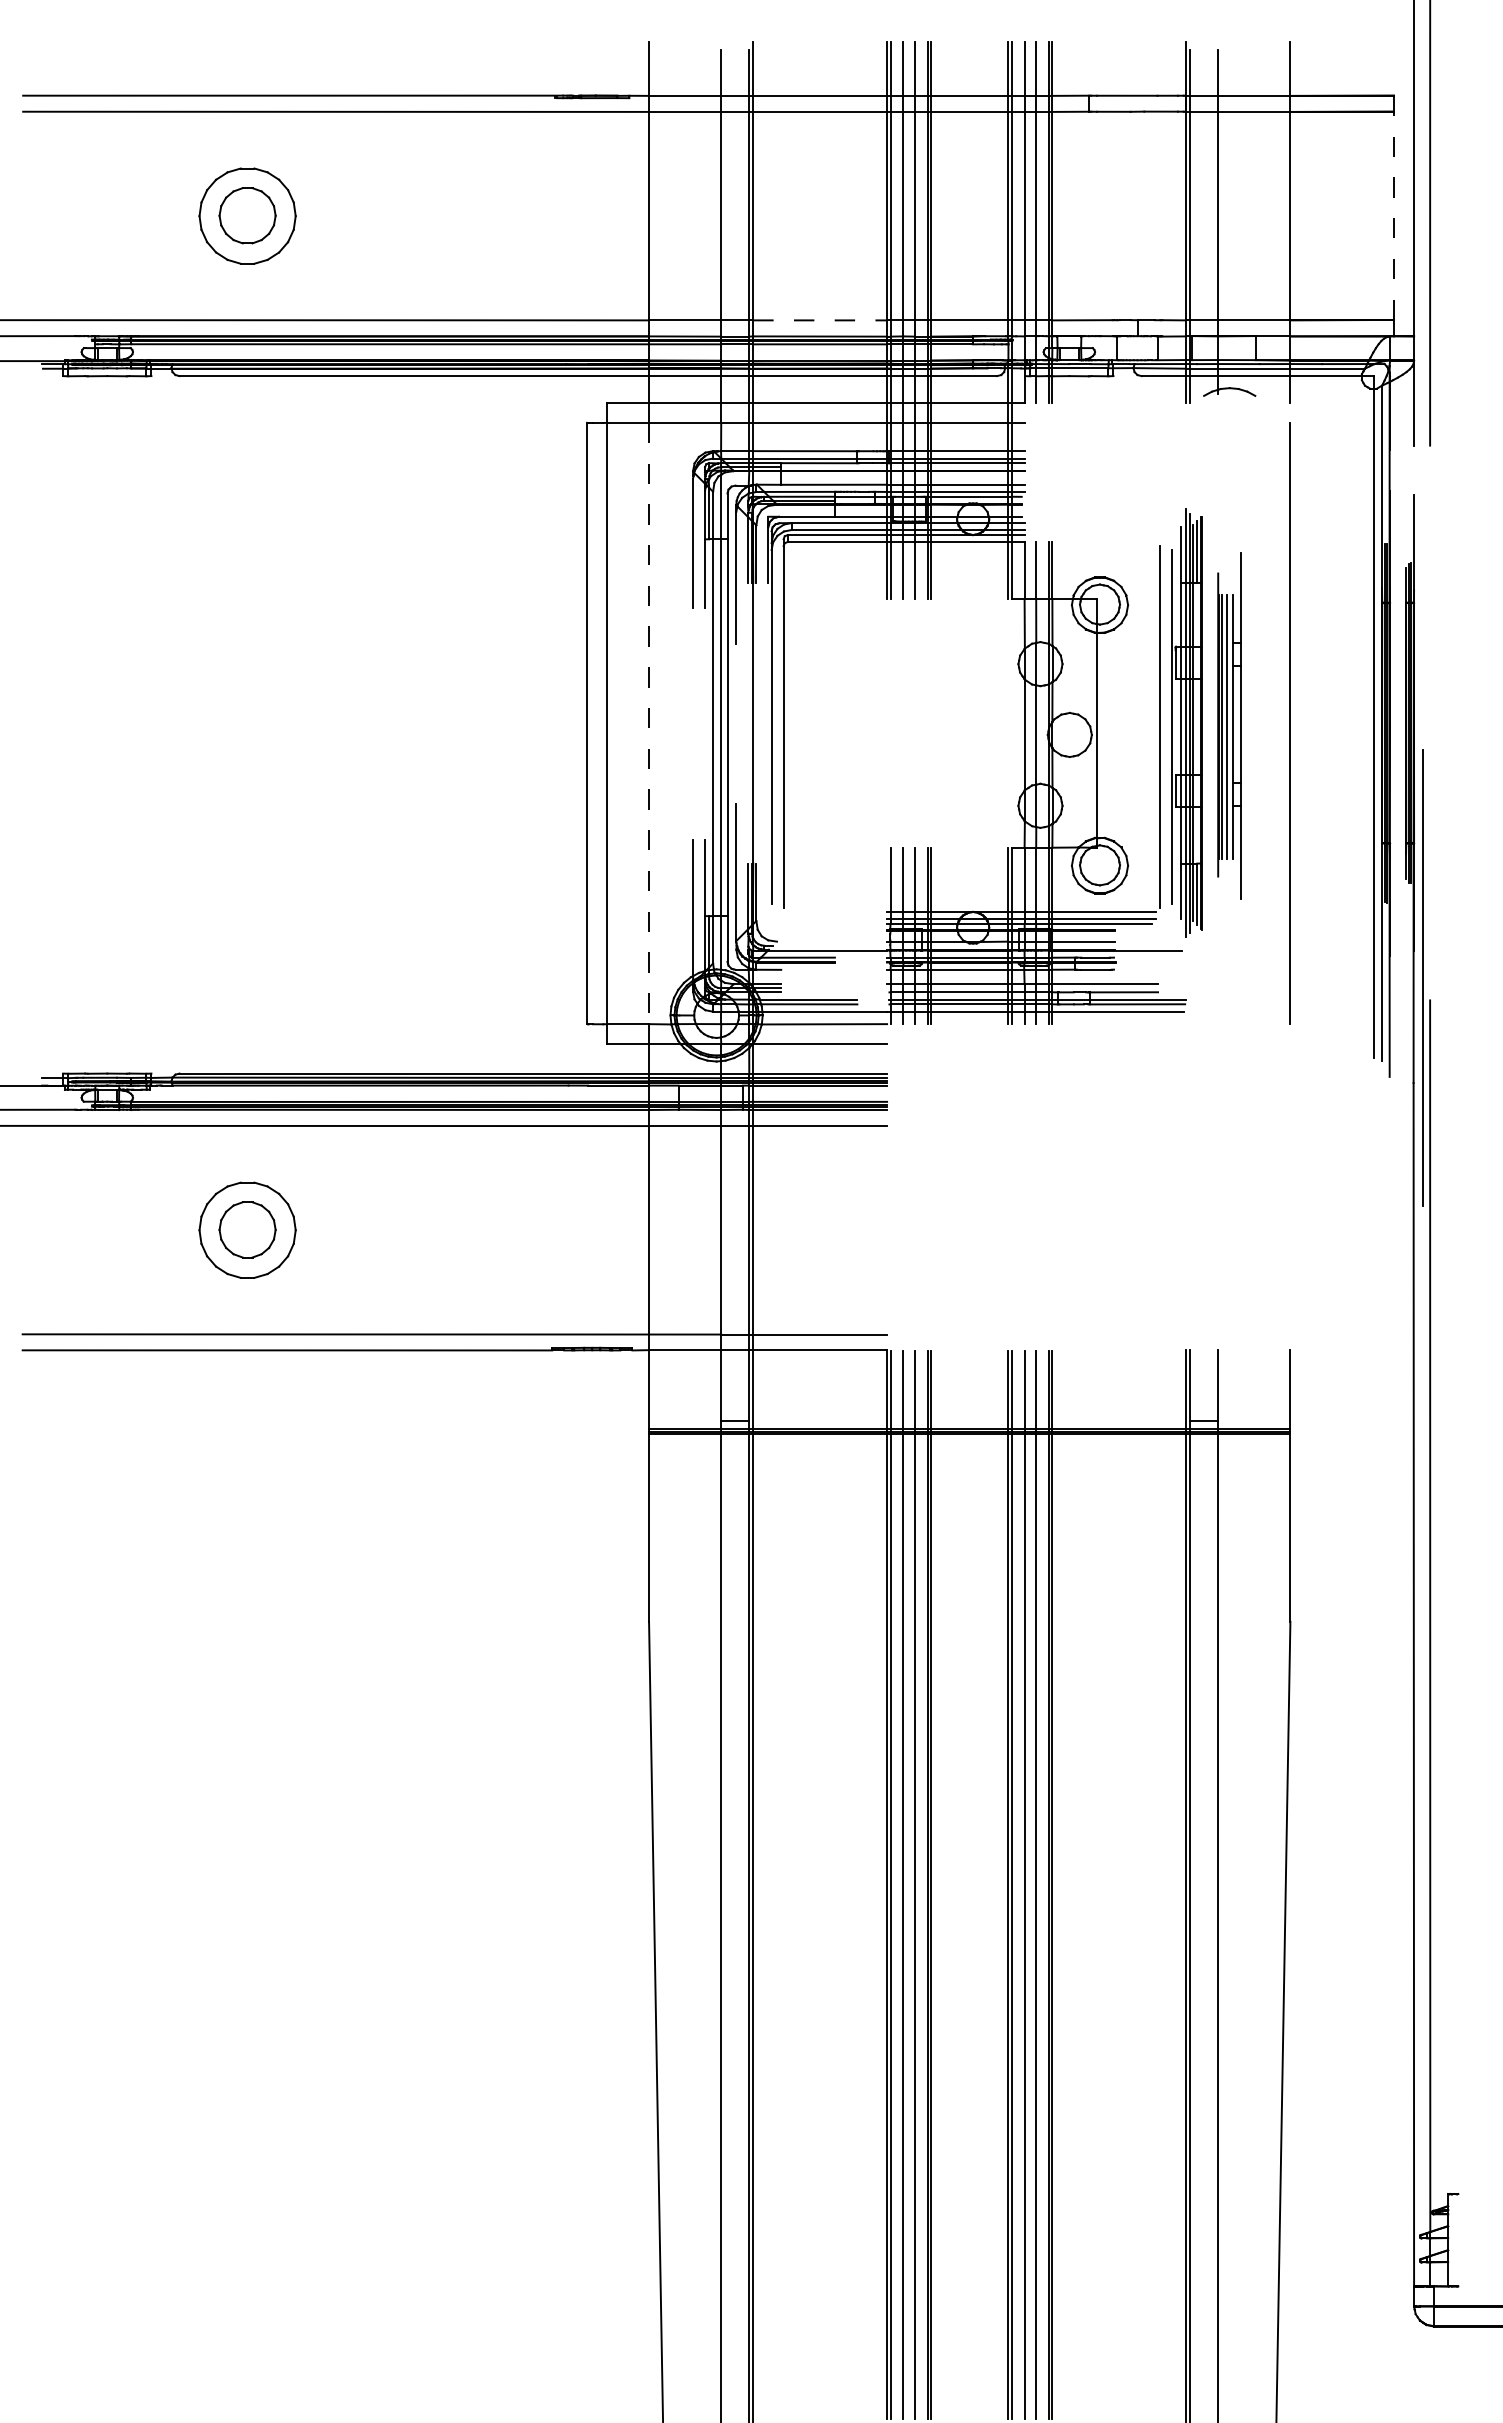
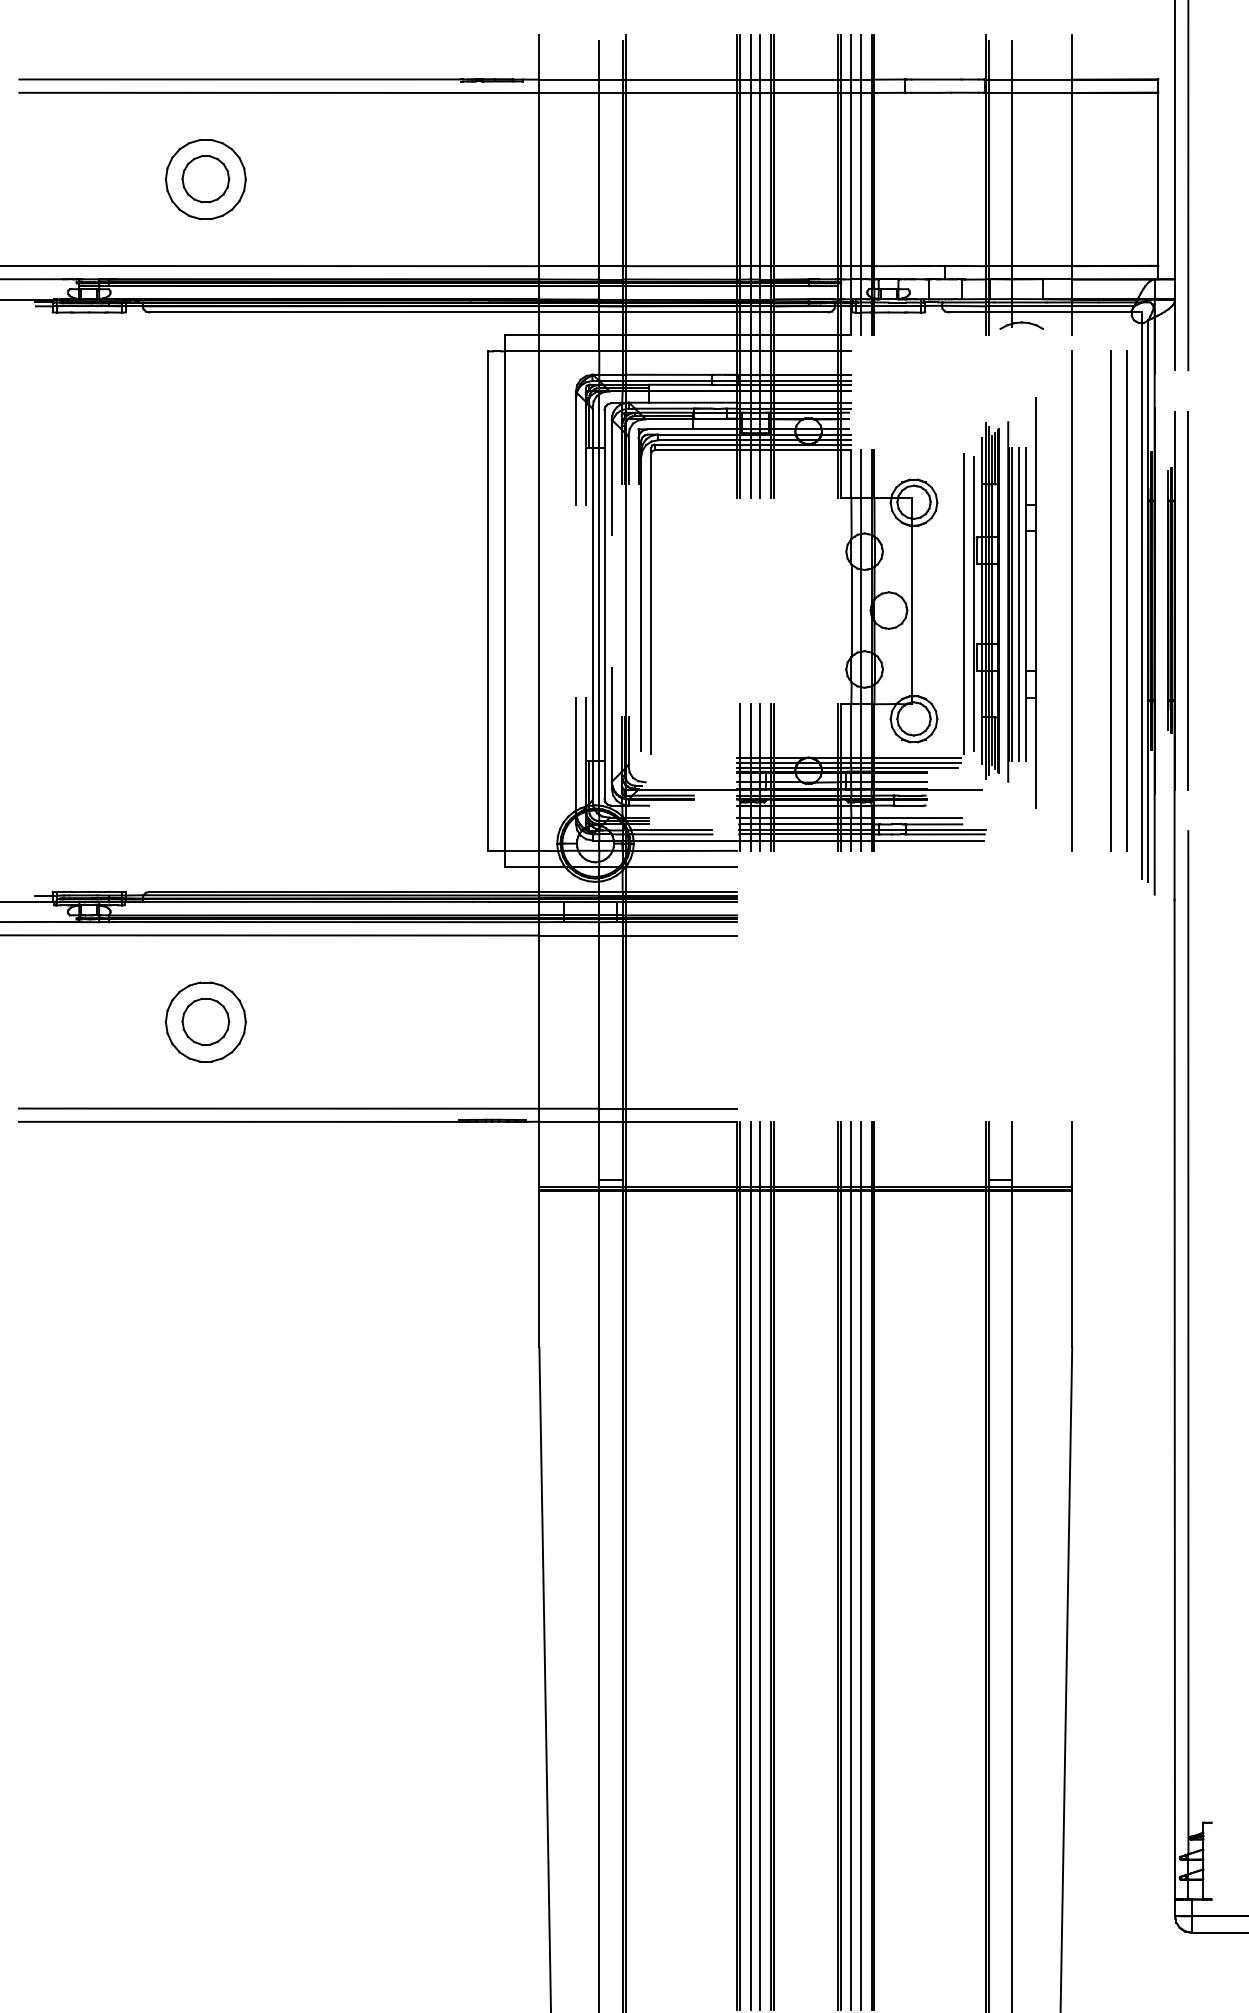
line: (1394, 215) -> (1158, 179), dashed -> solid
line: (820, 320) -> (681, 266), dashed -> solid
line: (649, 723) -> (539, 601), dashed -> solid
line: (1336, 723) -> (1110, 601), added
line: (1356, 723) -> (1127, 601), added
part: (1229, 725) -> (1021, 602), size x1.43
line: (1422, 977) -> (1187, 600), moved

